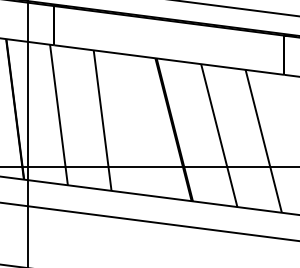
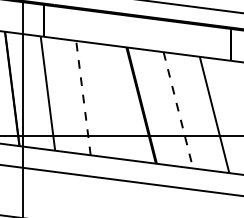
line: (102, 121) -> (83, 98), solid -> dashed
line: (219, 135) -> (178, 110), solid -> dashed

